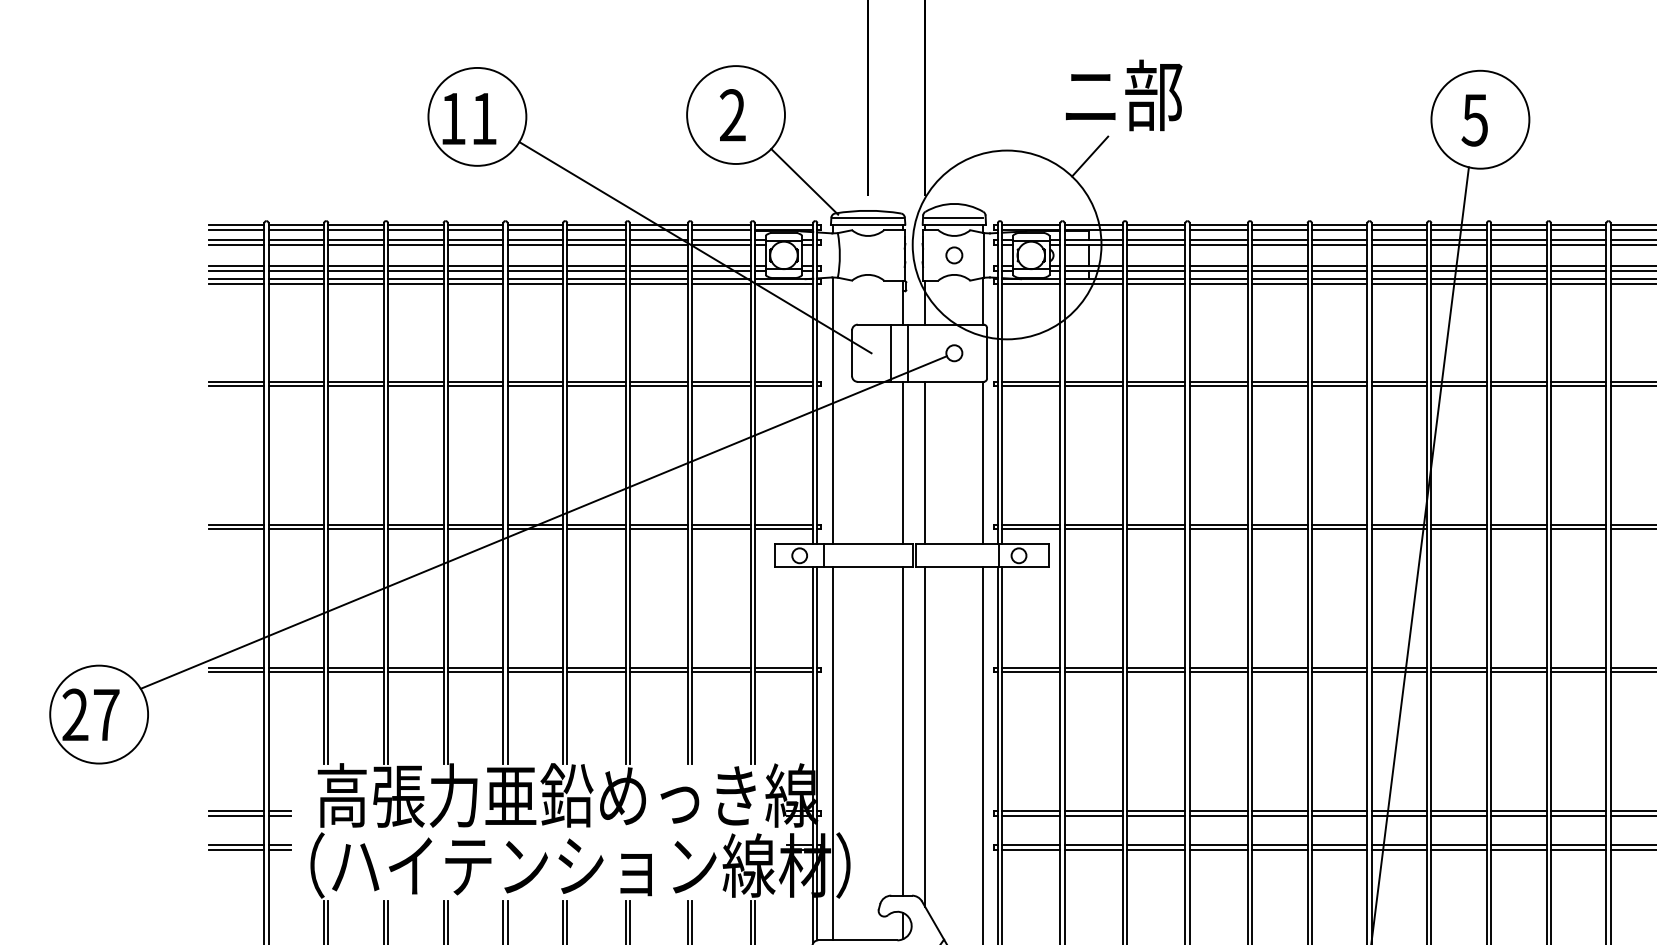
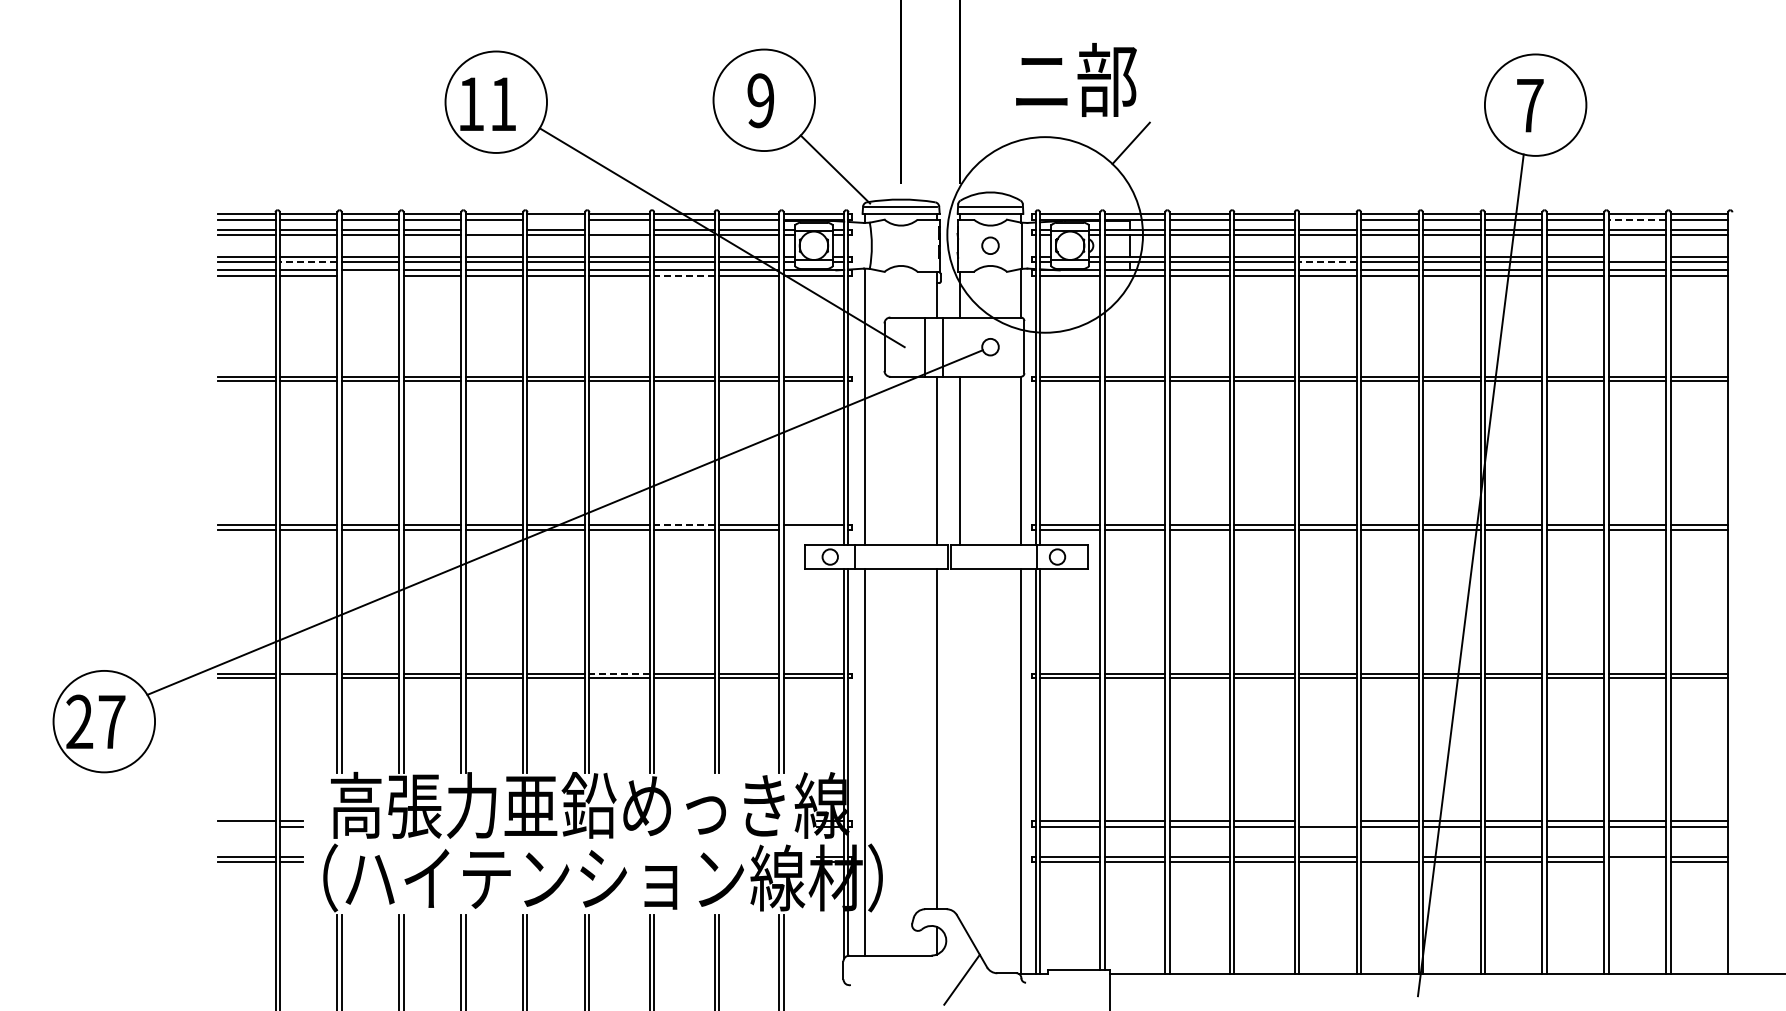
text: (1124, 94) -> (1076, 79), moved
text: (732, 115) -> (760, 100), 2 -> 9
text: (1474, 121) -> (1529, 106), 5 -> 7
line: (535, 230) -> (556, 219), removed
line: (1279, 230) -> (1327, 219), removed
line: (1578, 230) -> (1637, 219), solid -> dashed
line: (475, 239) -> (494, 229), removed
line: (596, 239) -> (619, 229), removed
line: (1578, 265) -> (1637, 256), removed
line: (296, 270) -> (308, 261), solid -> dashed
line: (1279, 270) -> (1327, 261), solid -> dashed
line: (356, 284) -> (370, 275), removed
line: (658, 284) -> (683, 275), solid -> dashed
line: (658, 525) -> (683, 525), solid -> dashed
line: (783, 529) -> (813, 529), removed
line: (596, 668) -> (619, 673), solid -> dashed
line: (296, 672) -> (308, 677), removed
line: (925, 736) -> (960, 744), removed
line: (1279, 810) -> (1327, 821), removed
line: (236, 815) -> (246, 826), removed
line: (1339, 844) -> (1389, 856), removed
line: (1578, 850) -> (1637, 862), removed

